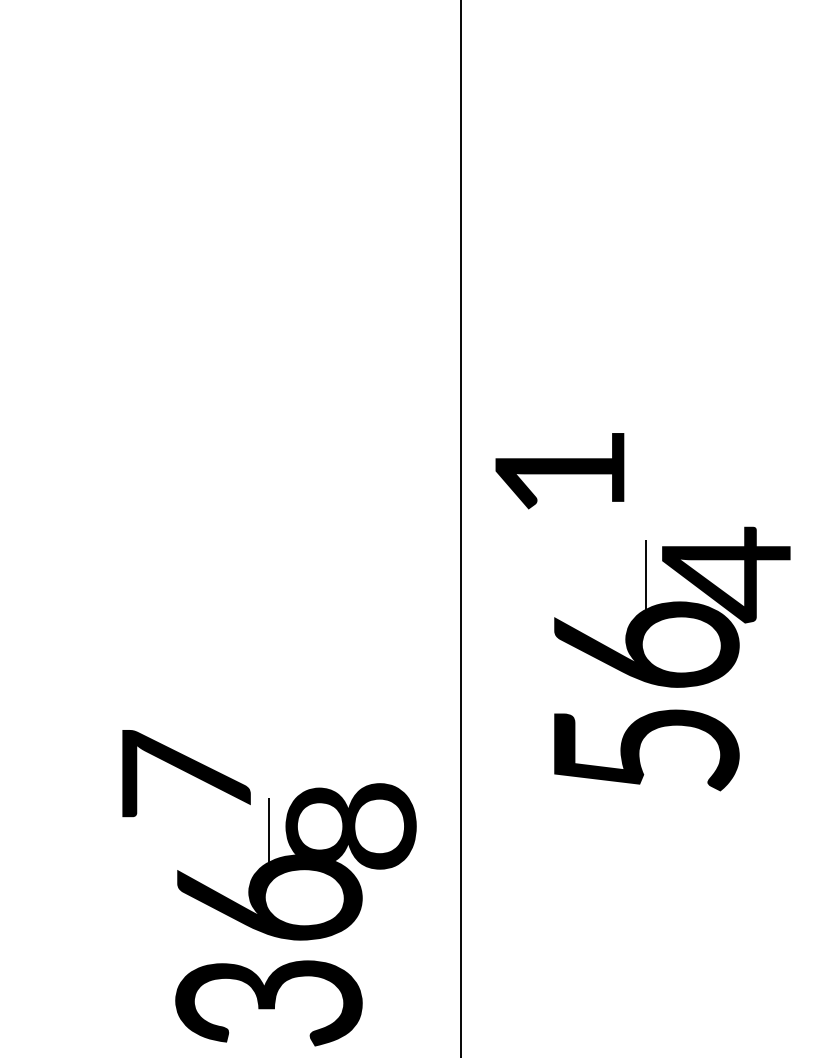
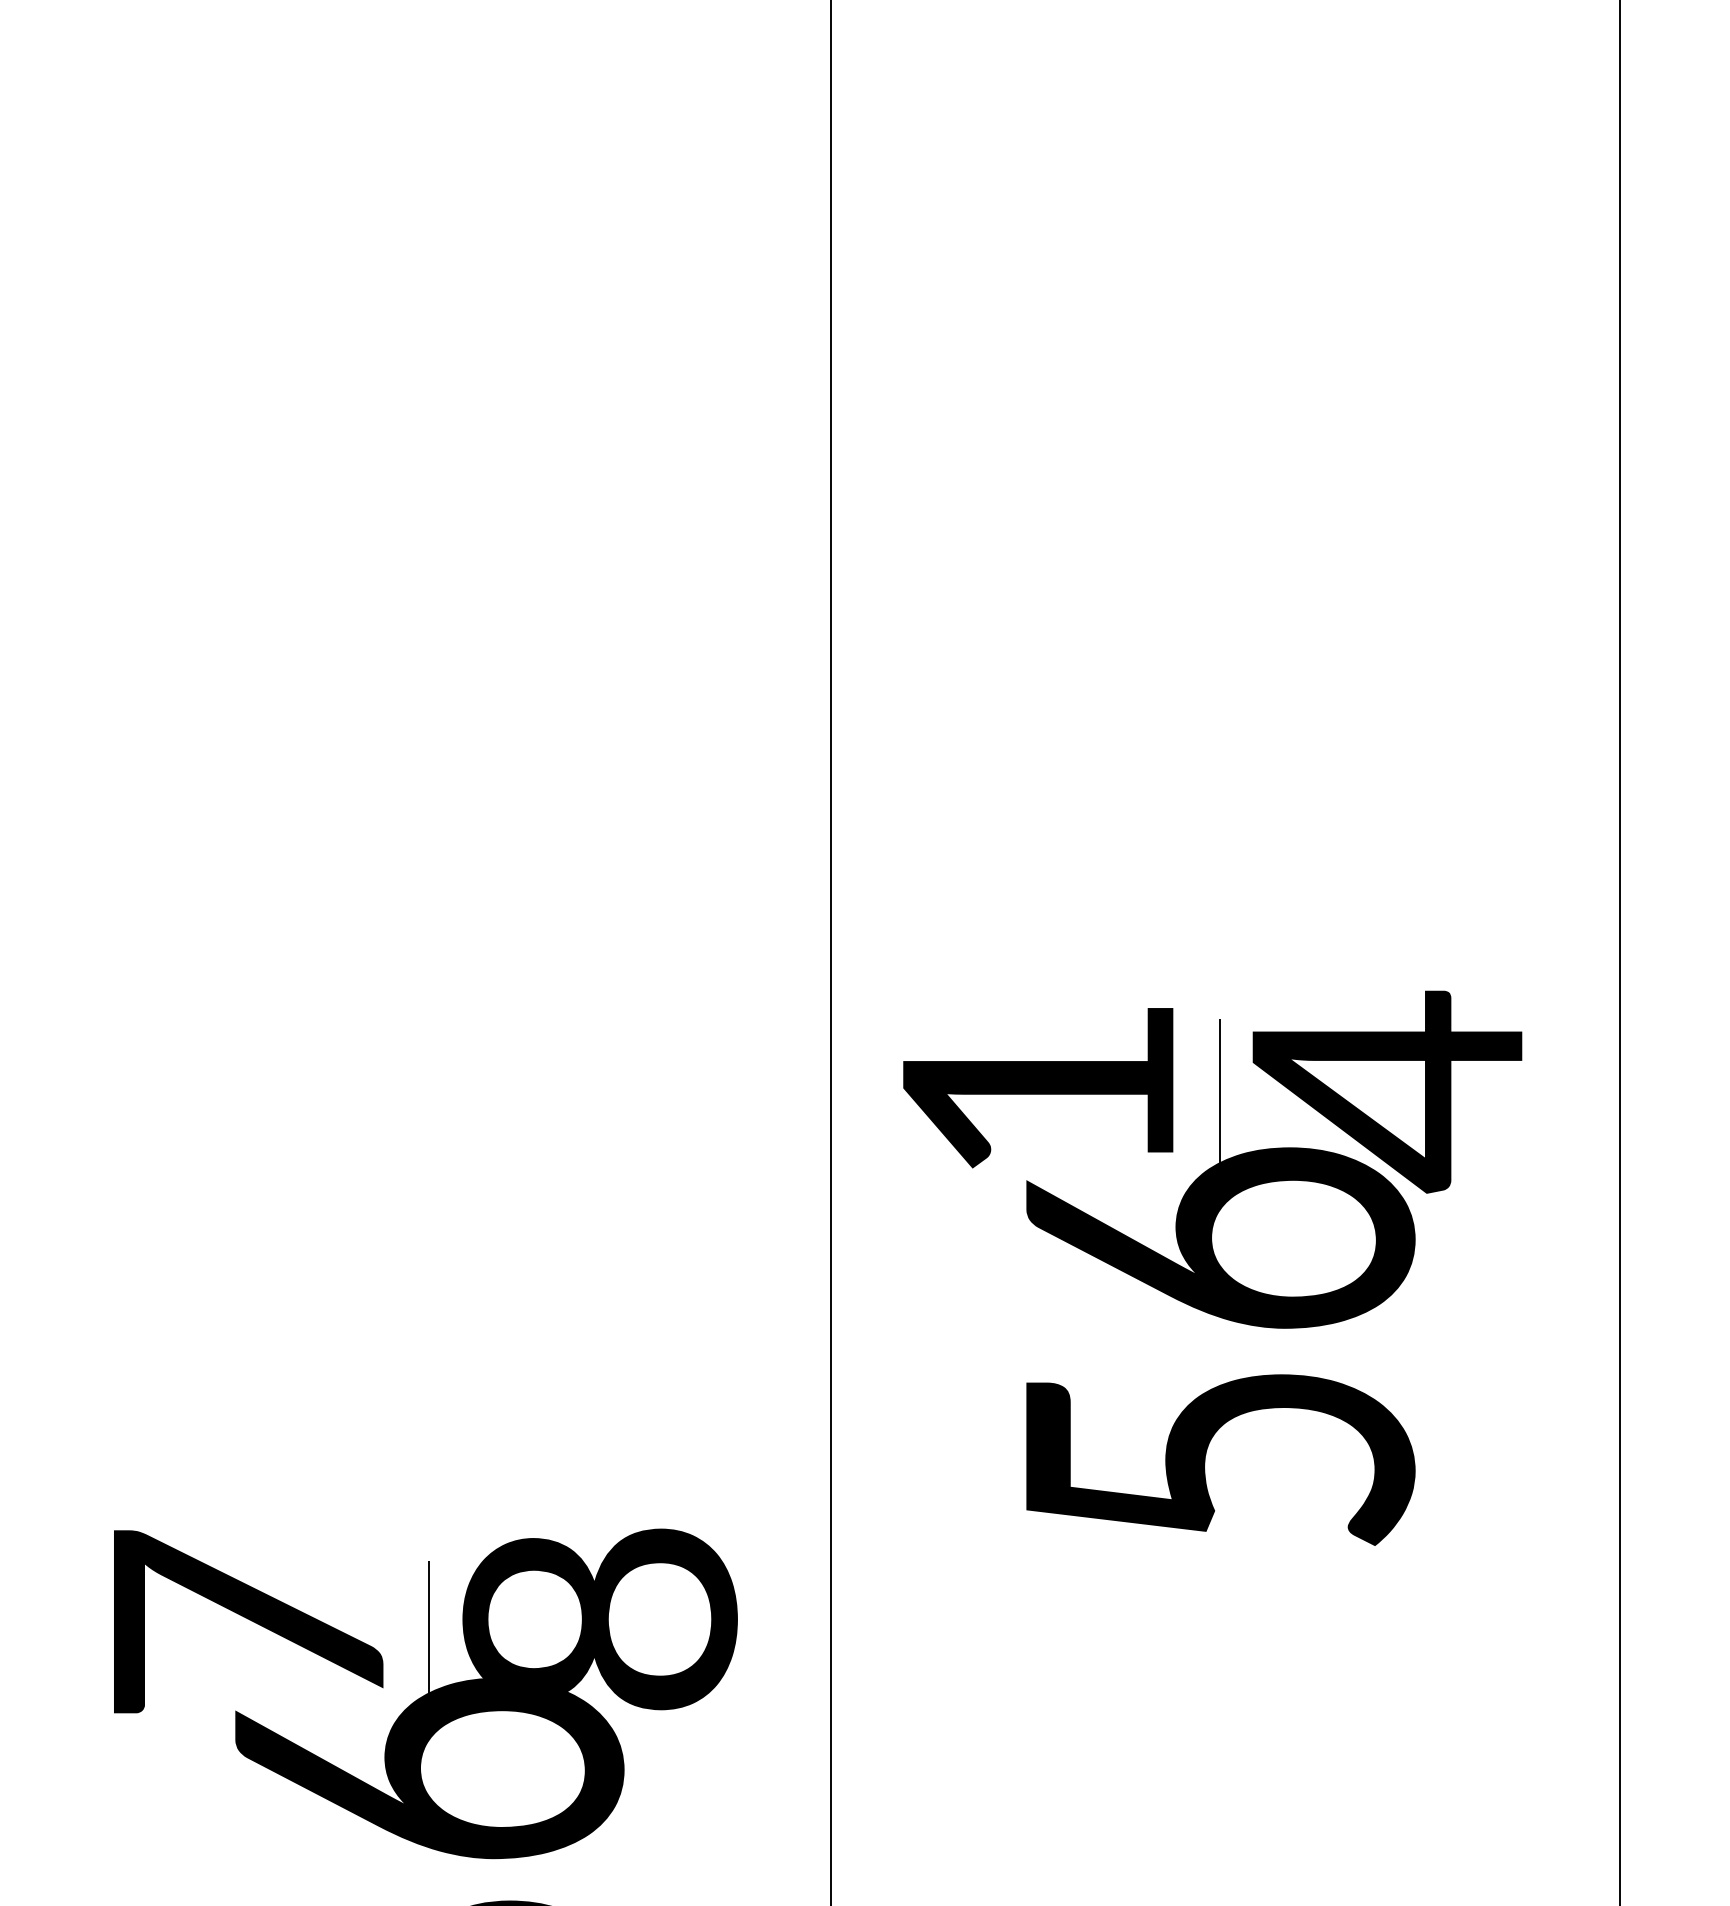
text: (559, 471) -> (1037, 1088), moved
text: (186, 773) -> (248, 1621), moved

